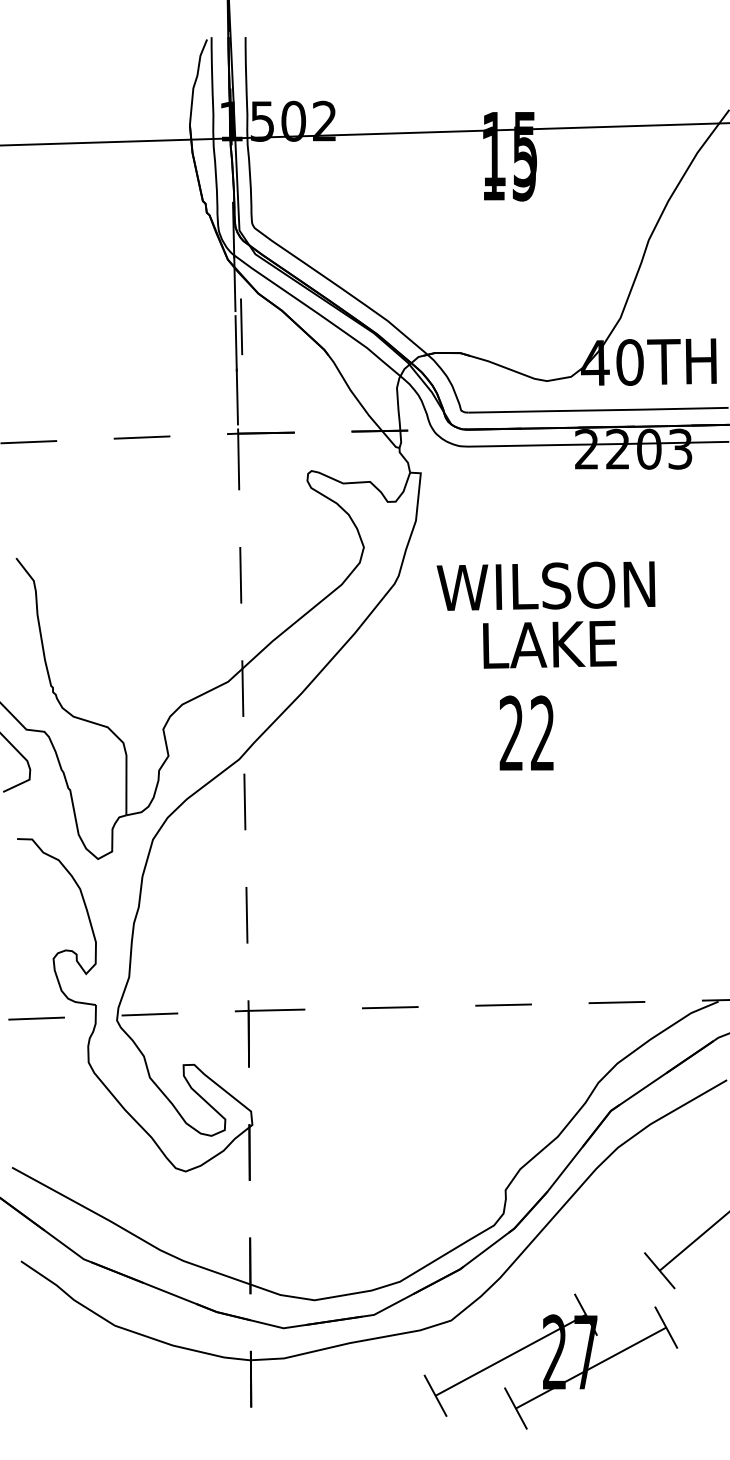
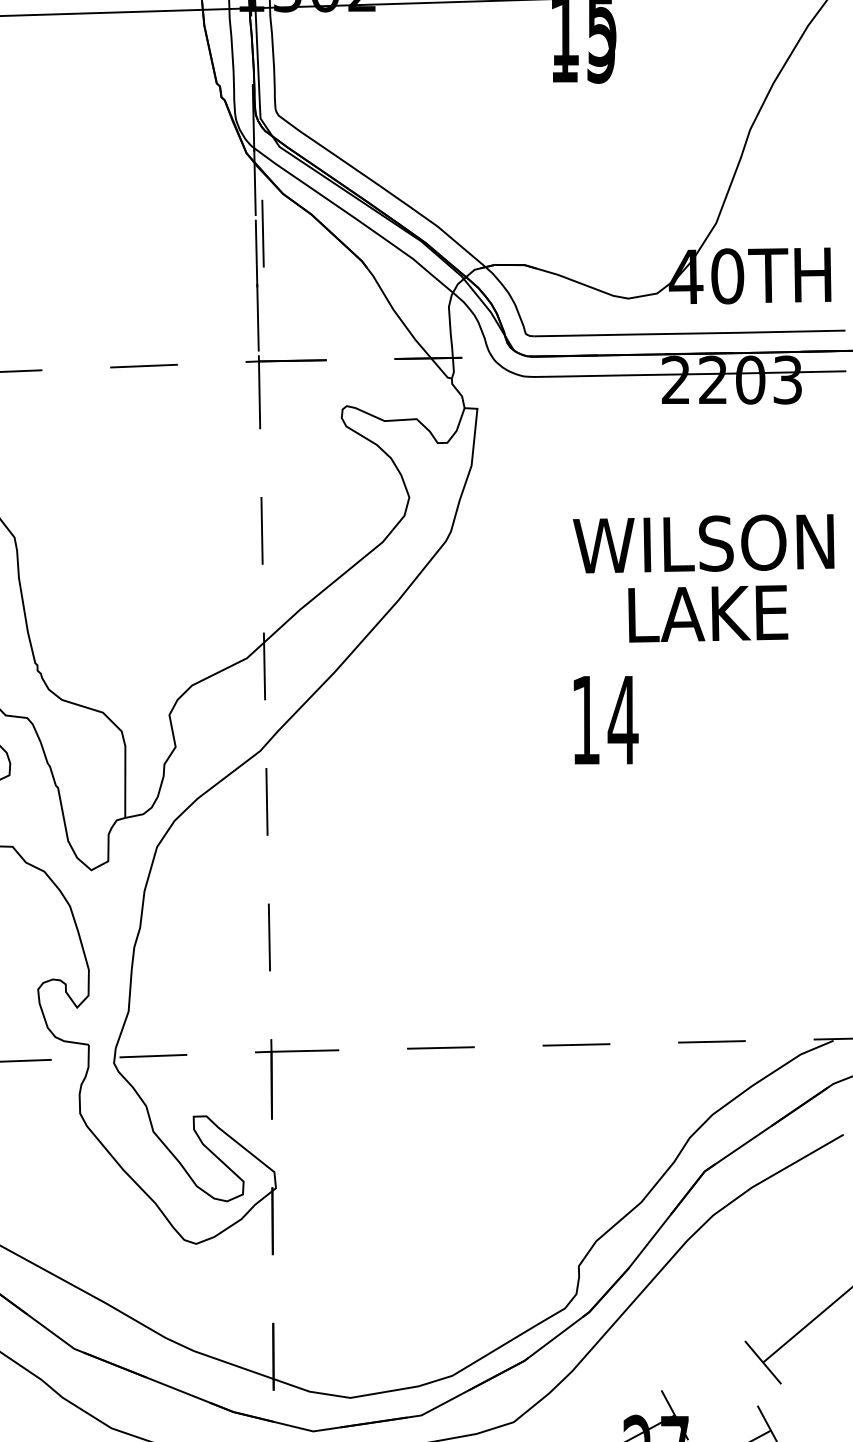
text: (545, 614) -> (703, 577), moved
text: (527, 732) -> (604, 718), 22 -> 14

